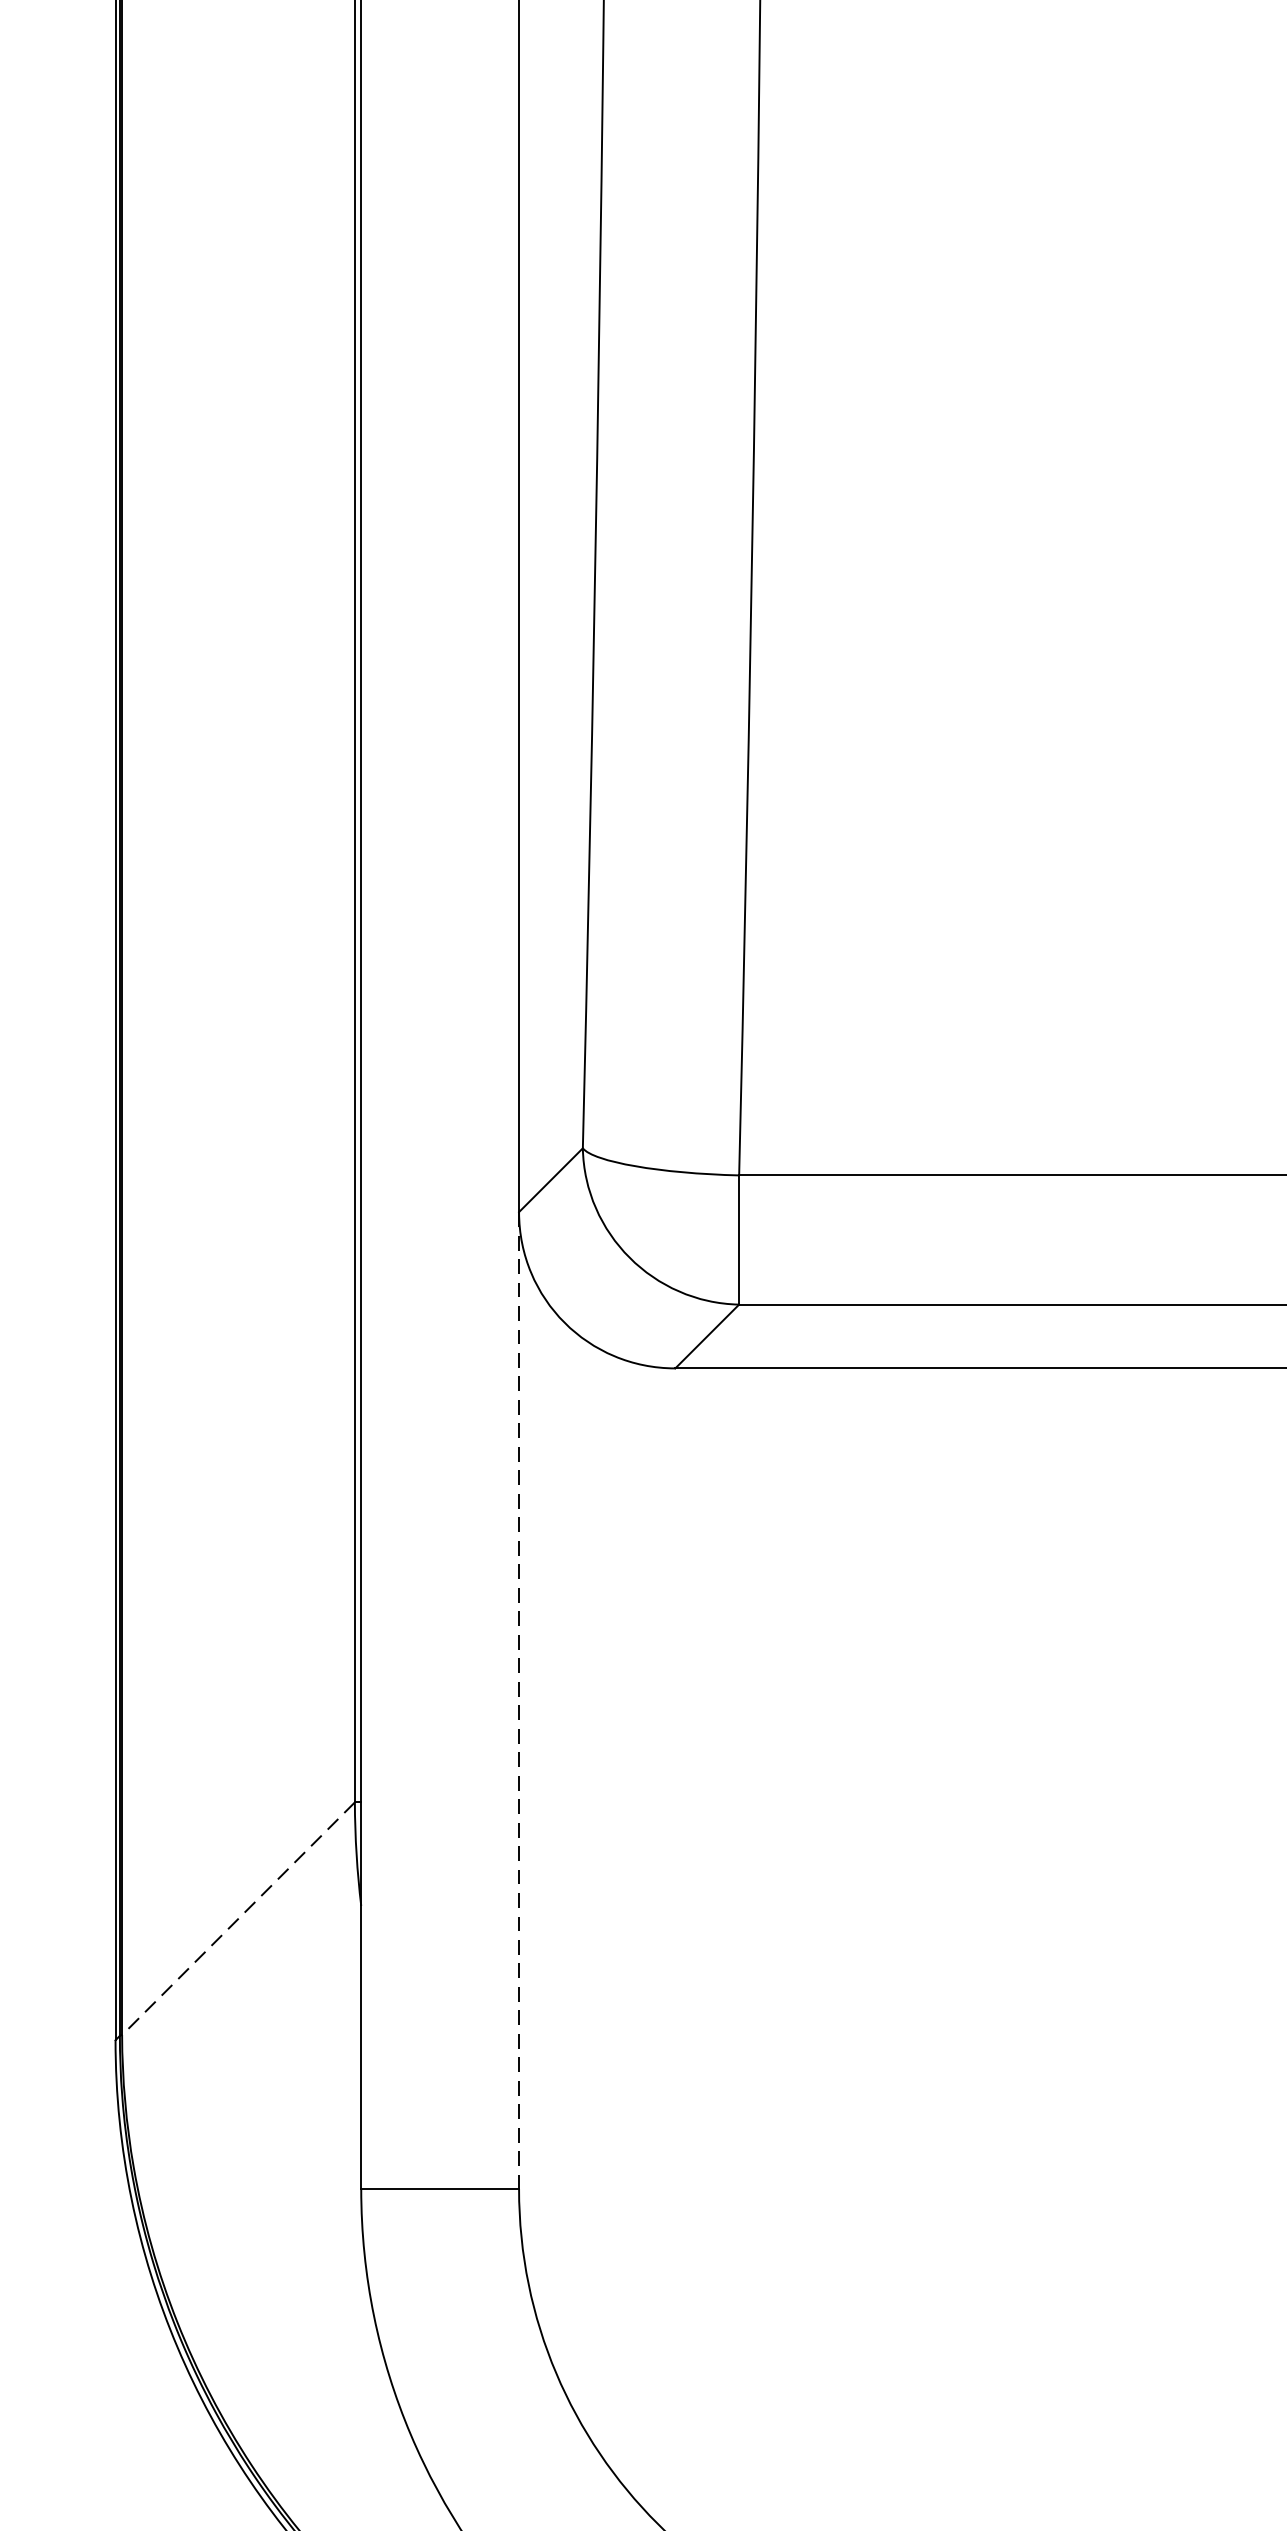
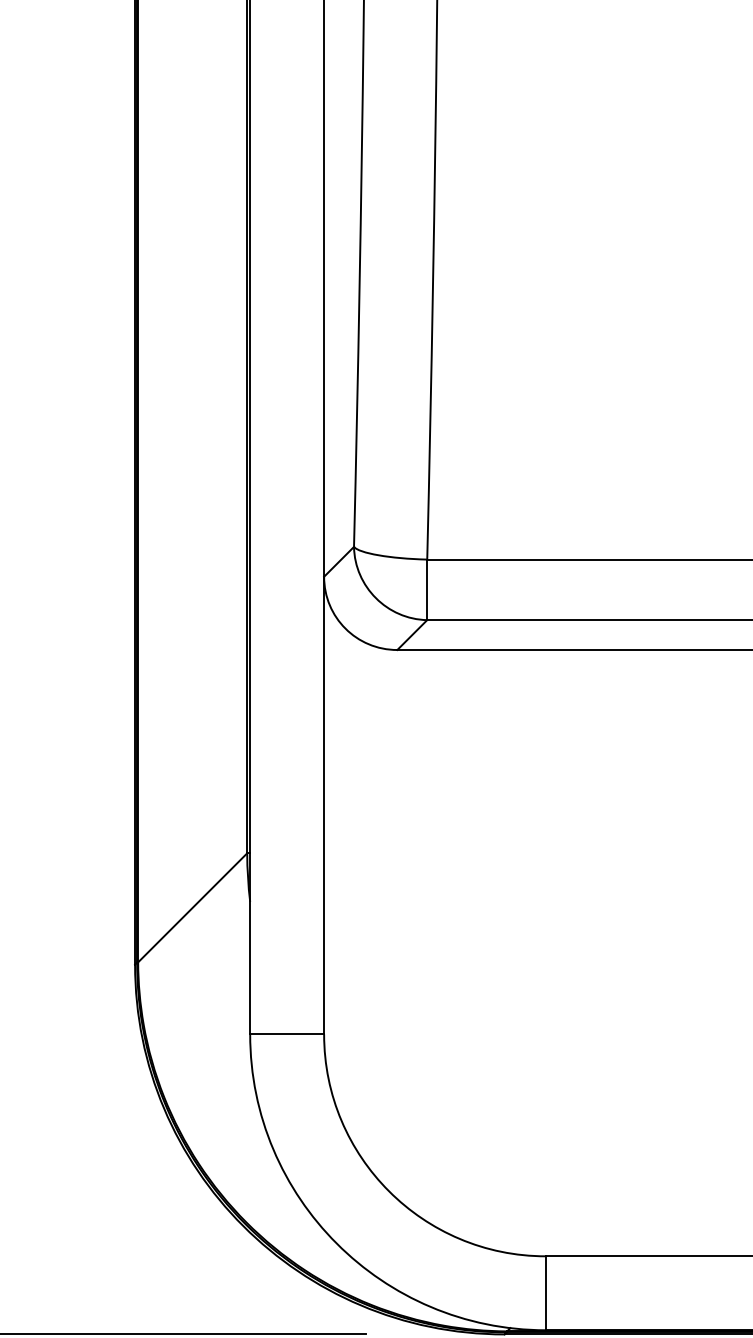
line: (519, 1700) -> (324, 805), dashed -> solid
line: (238, 1920) -> (192, 908), dashed -> solid

